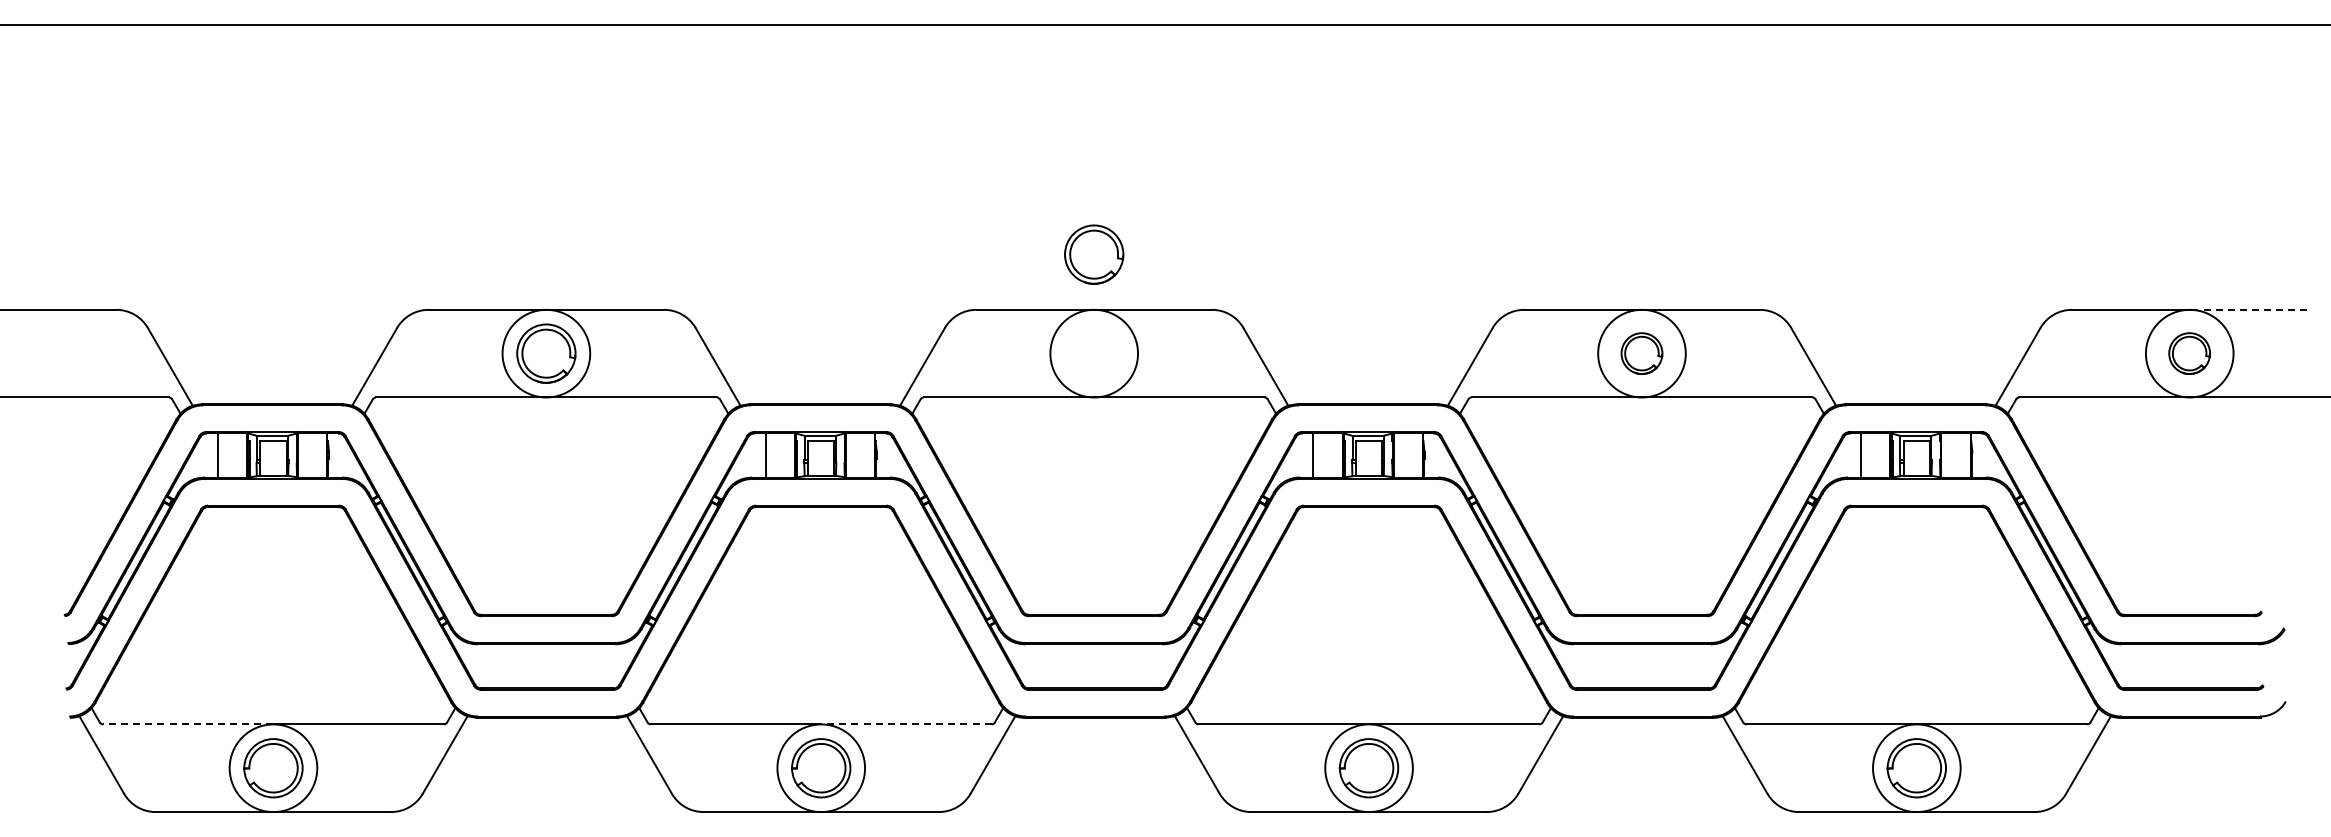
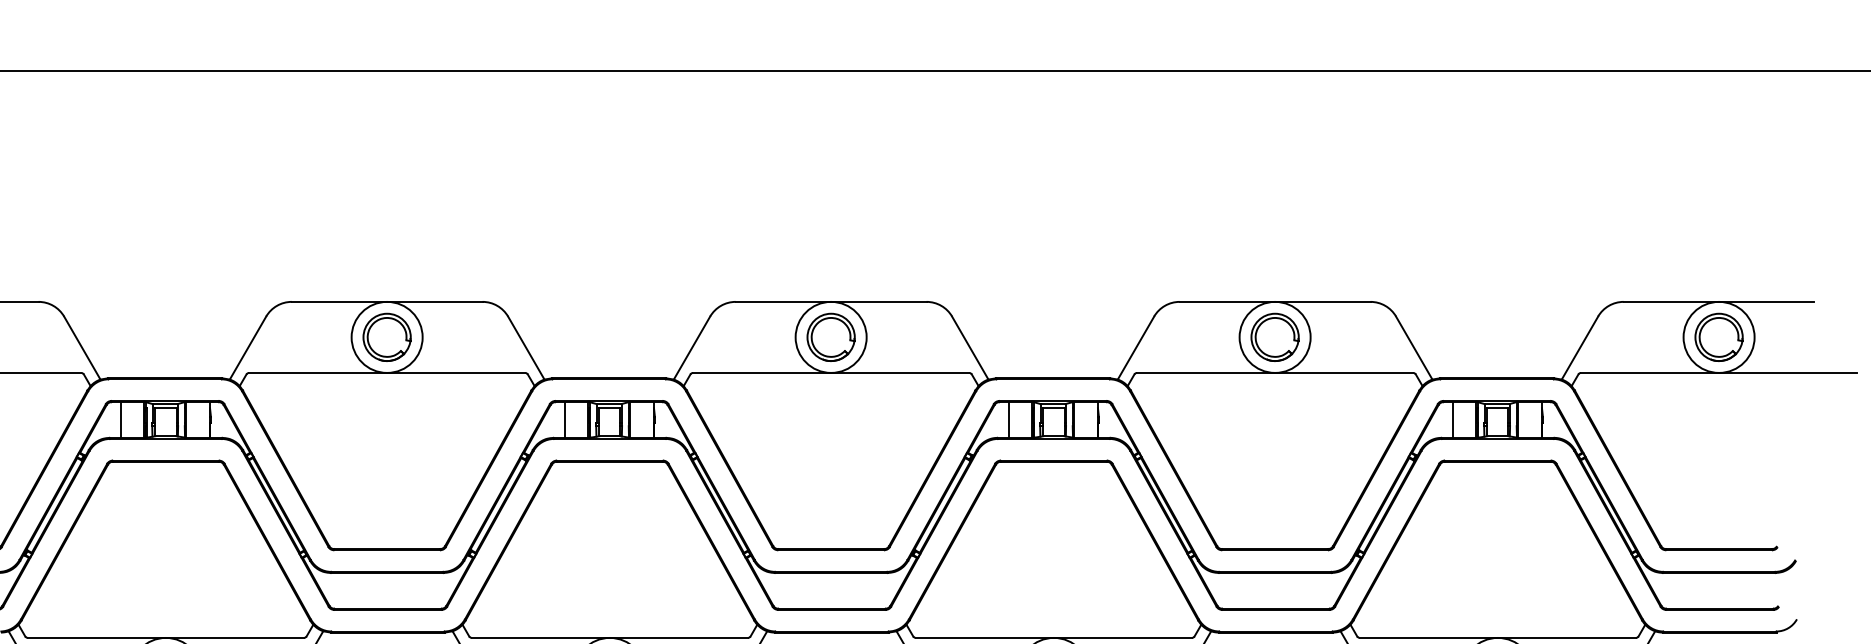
part: (1094, 254) -> (831, 337), moved
line: (2248, 309) -> (1766, 301), dashed -> solid
part: (1641, 353) -> (1274, 337), size x1.43
part: (2189, 353) -> (1718, 337), size x1.43
line: (187, 724) -> (96, 637), dashed -> solid
line: (905, 724) -> (678, 637), dashed -> solid

